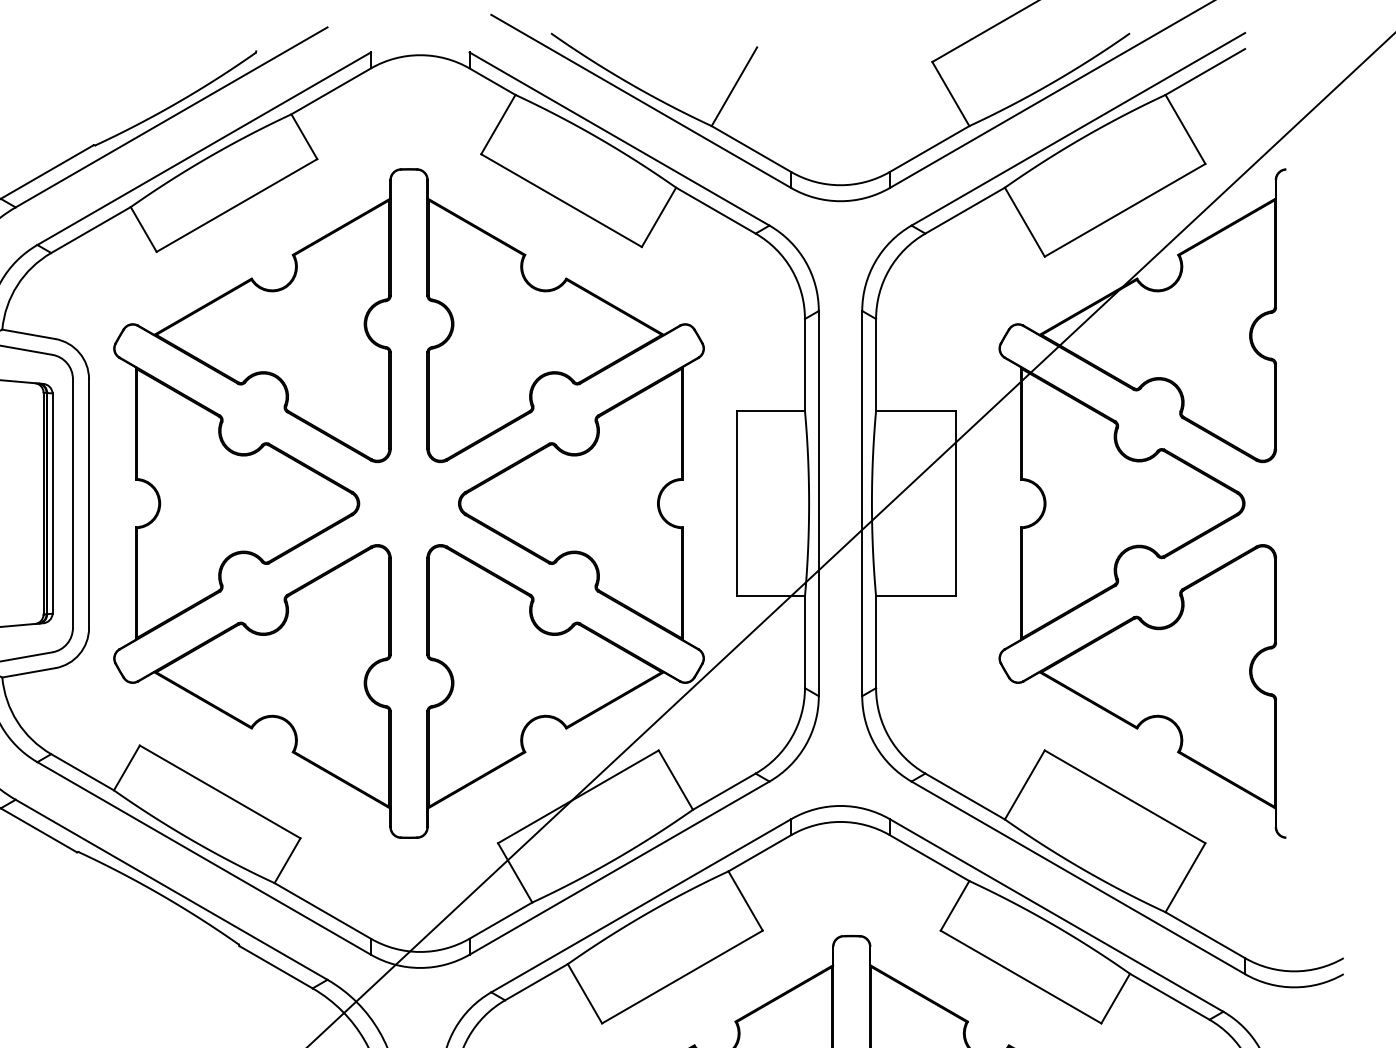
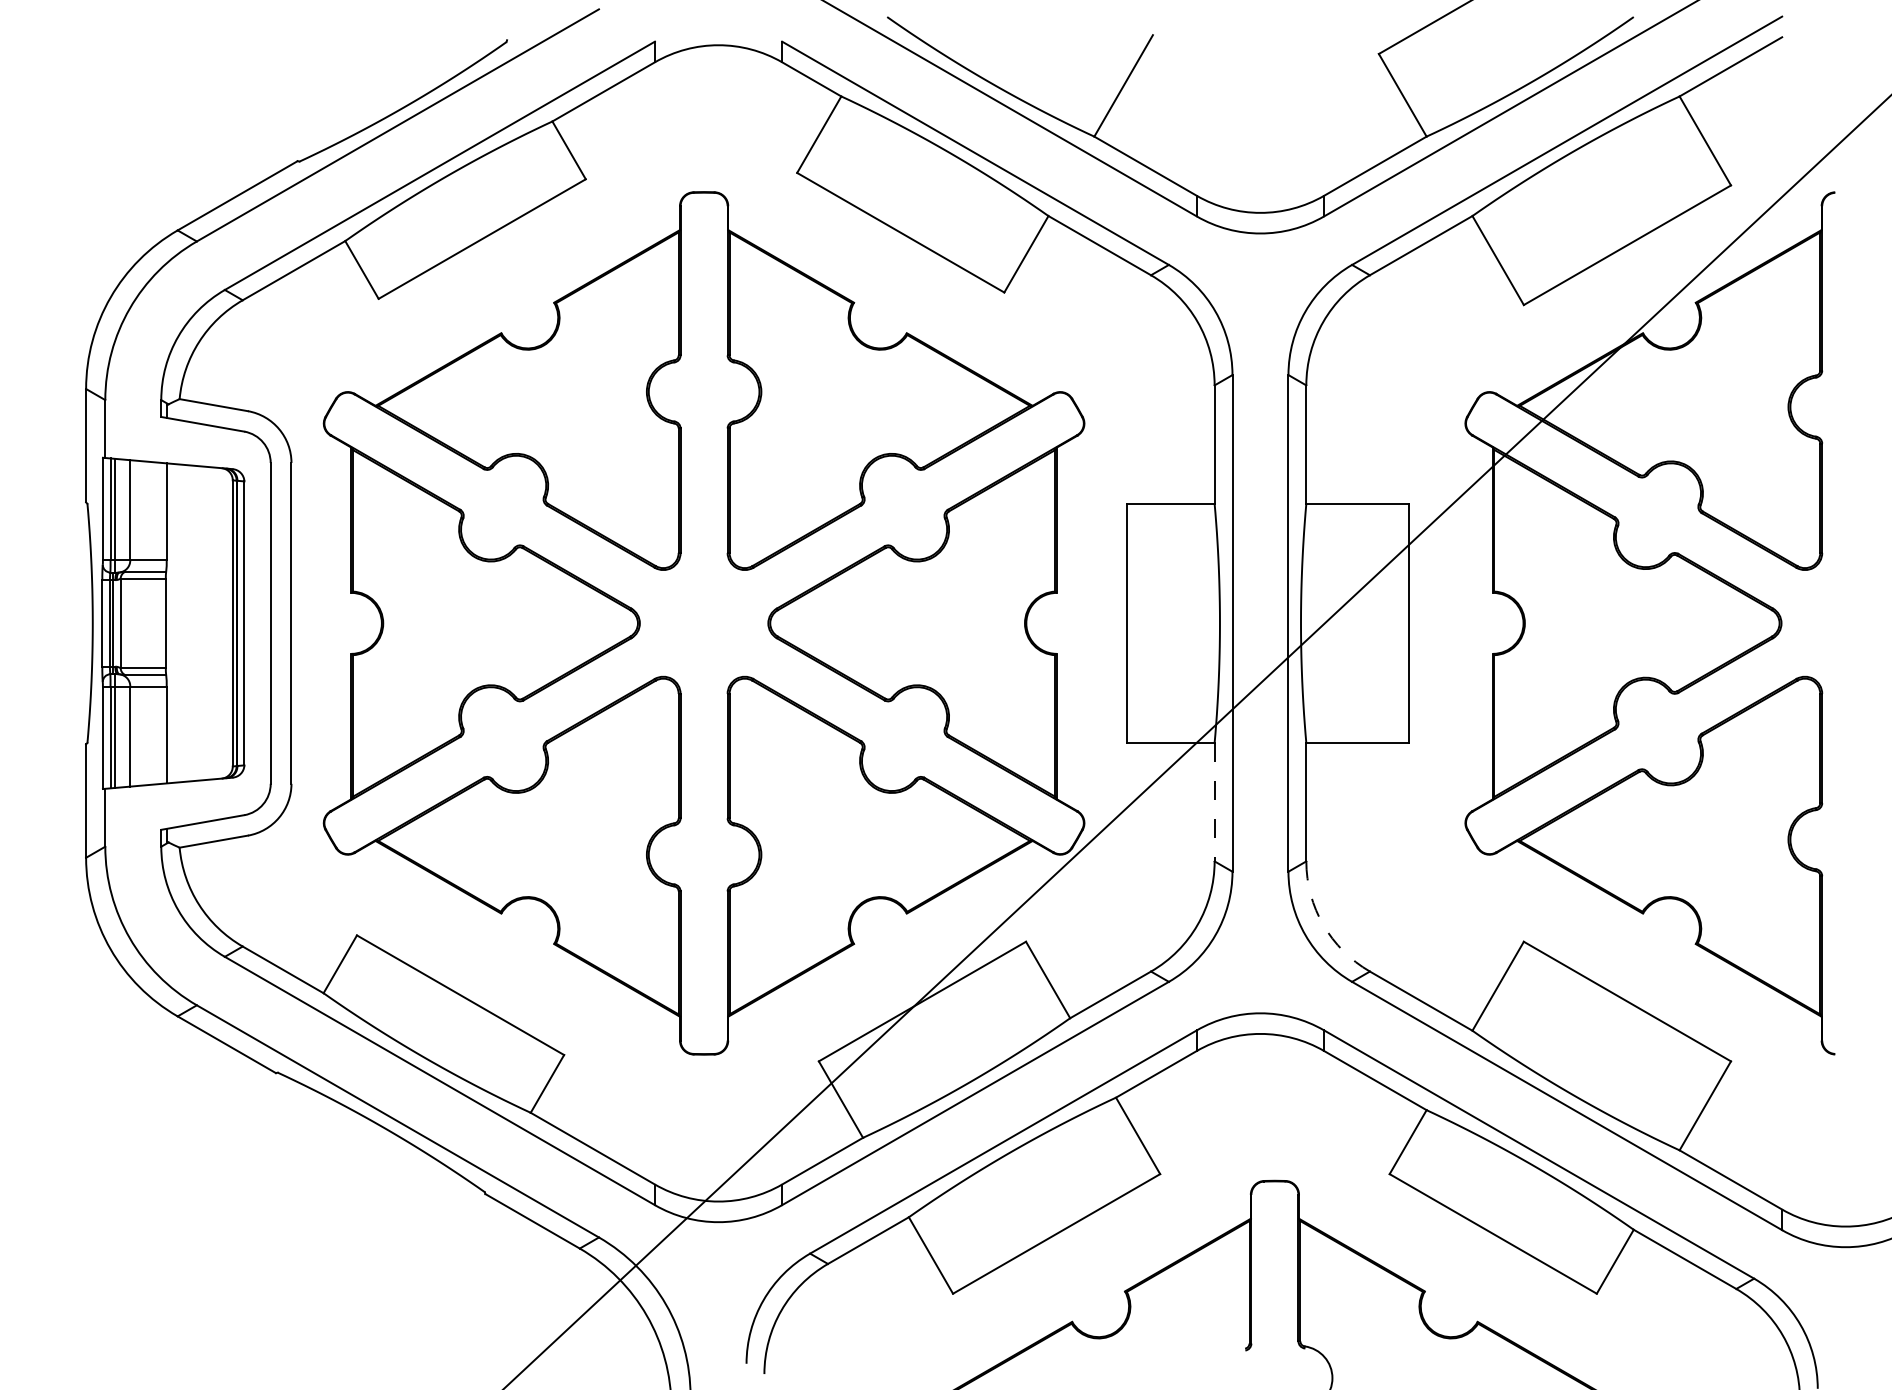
line: (804, 642) -> (1214, 802), solid -> dashed
arc: (889, 737) -> (1323, 925), solid -> dashed

